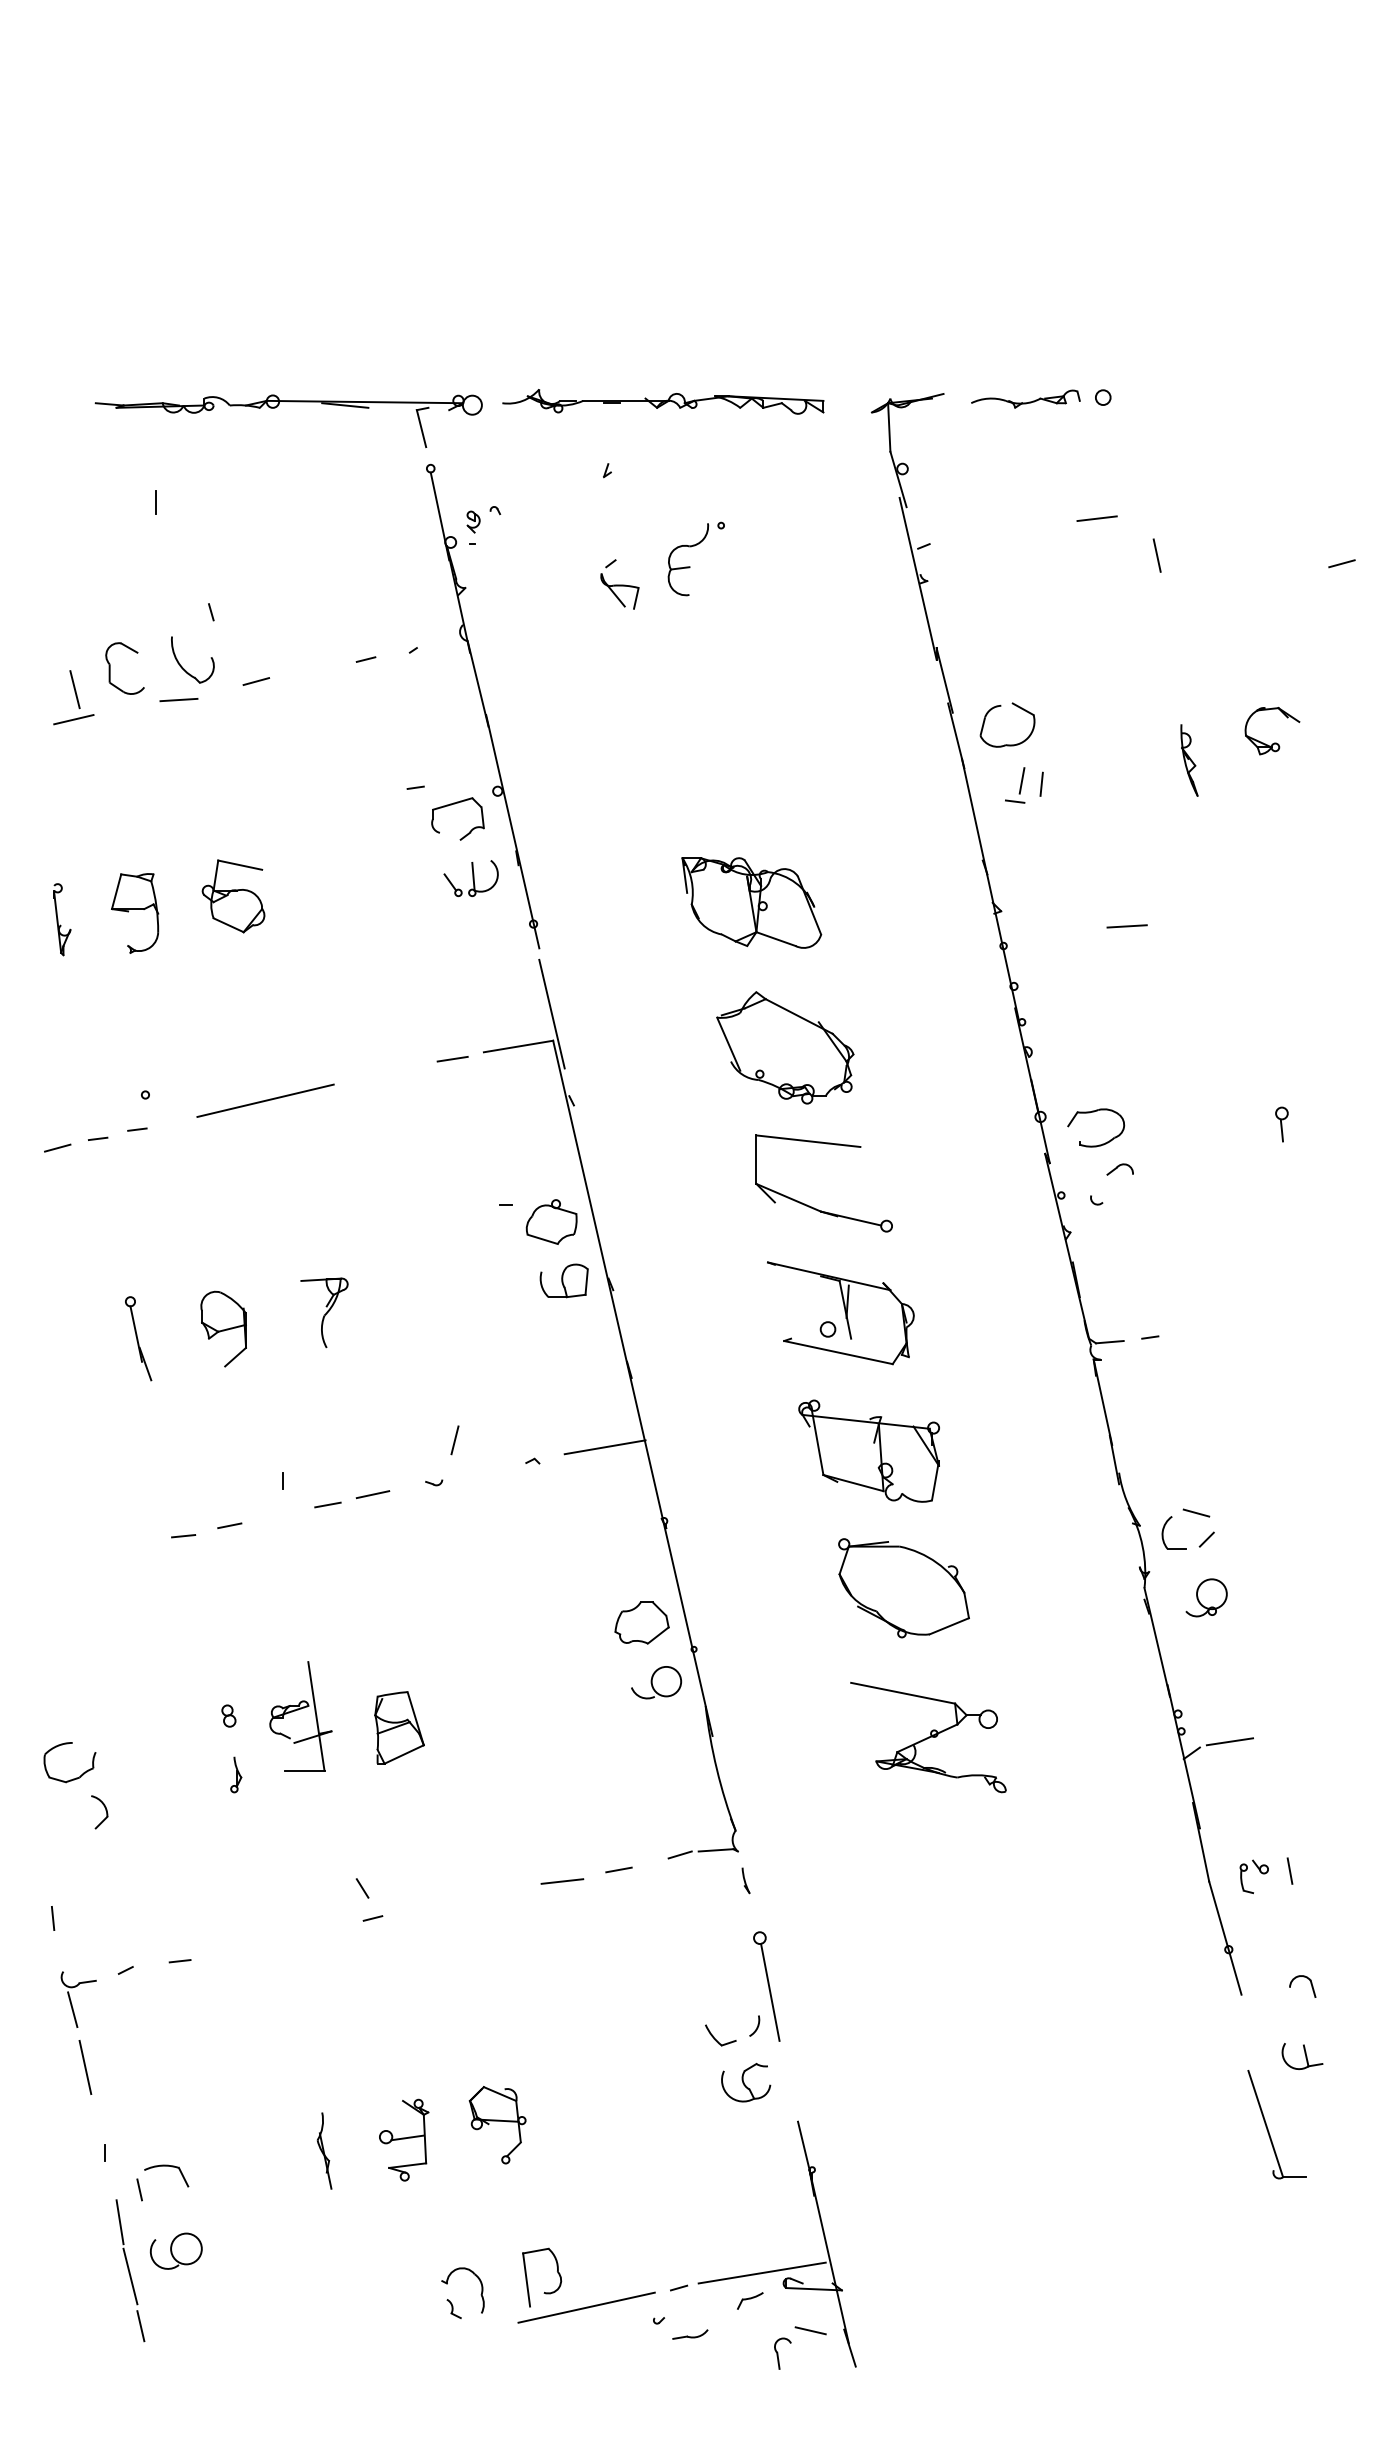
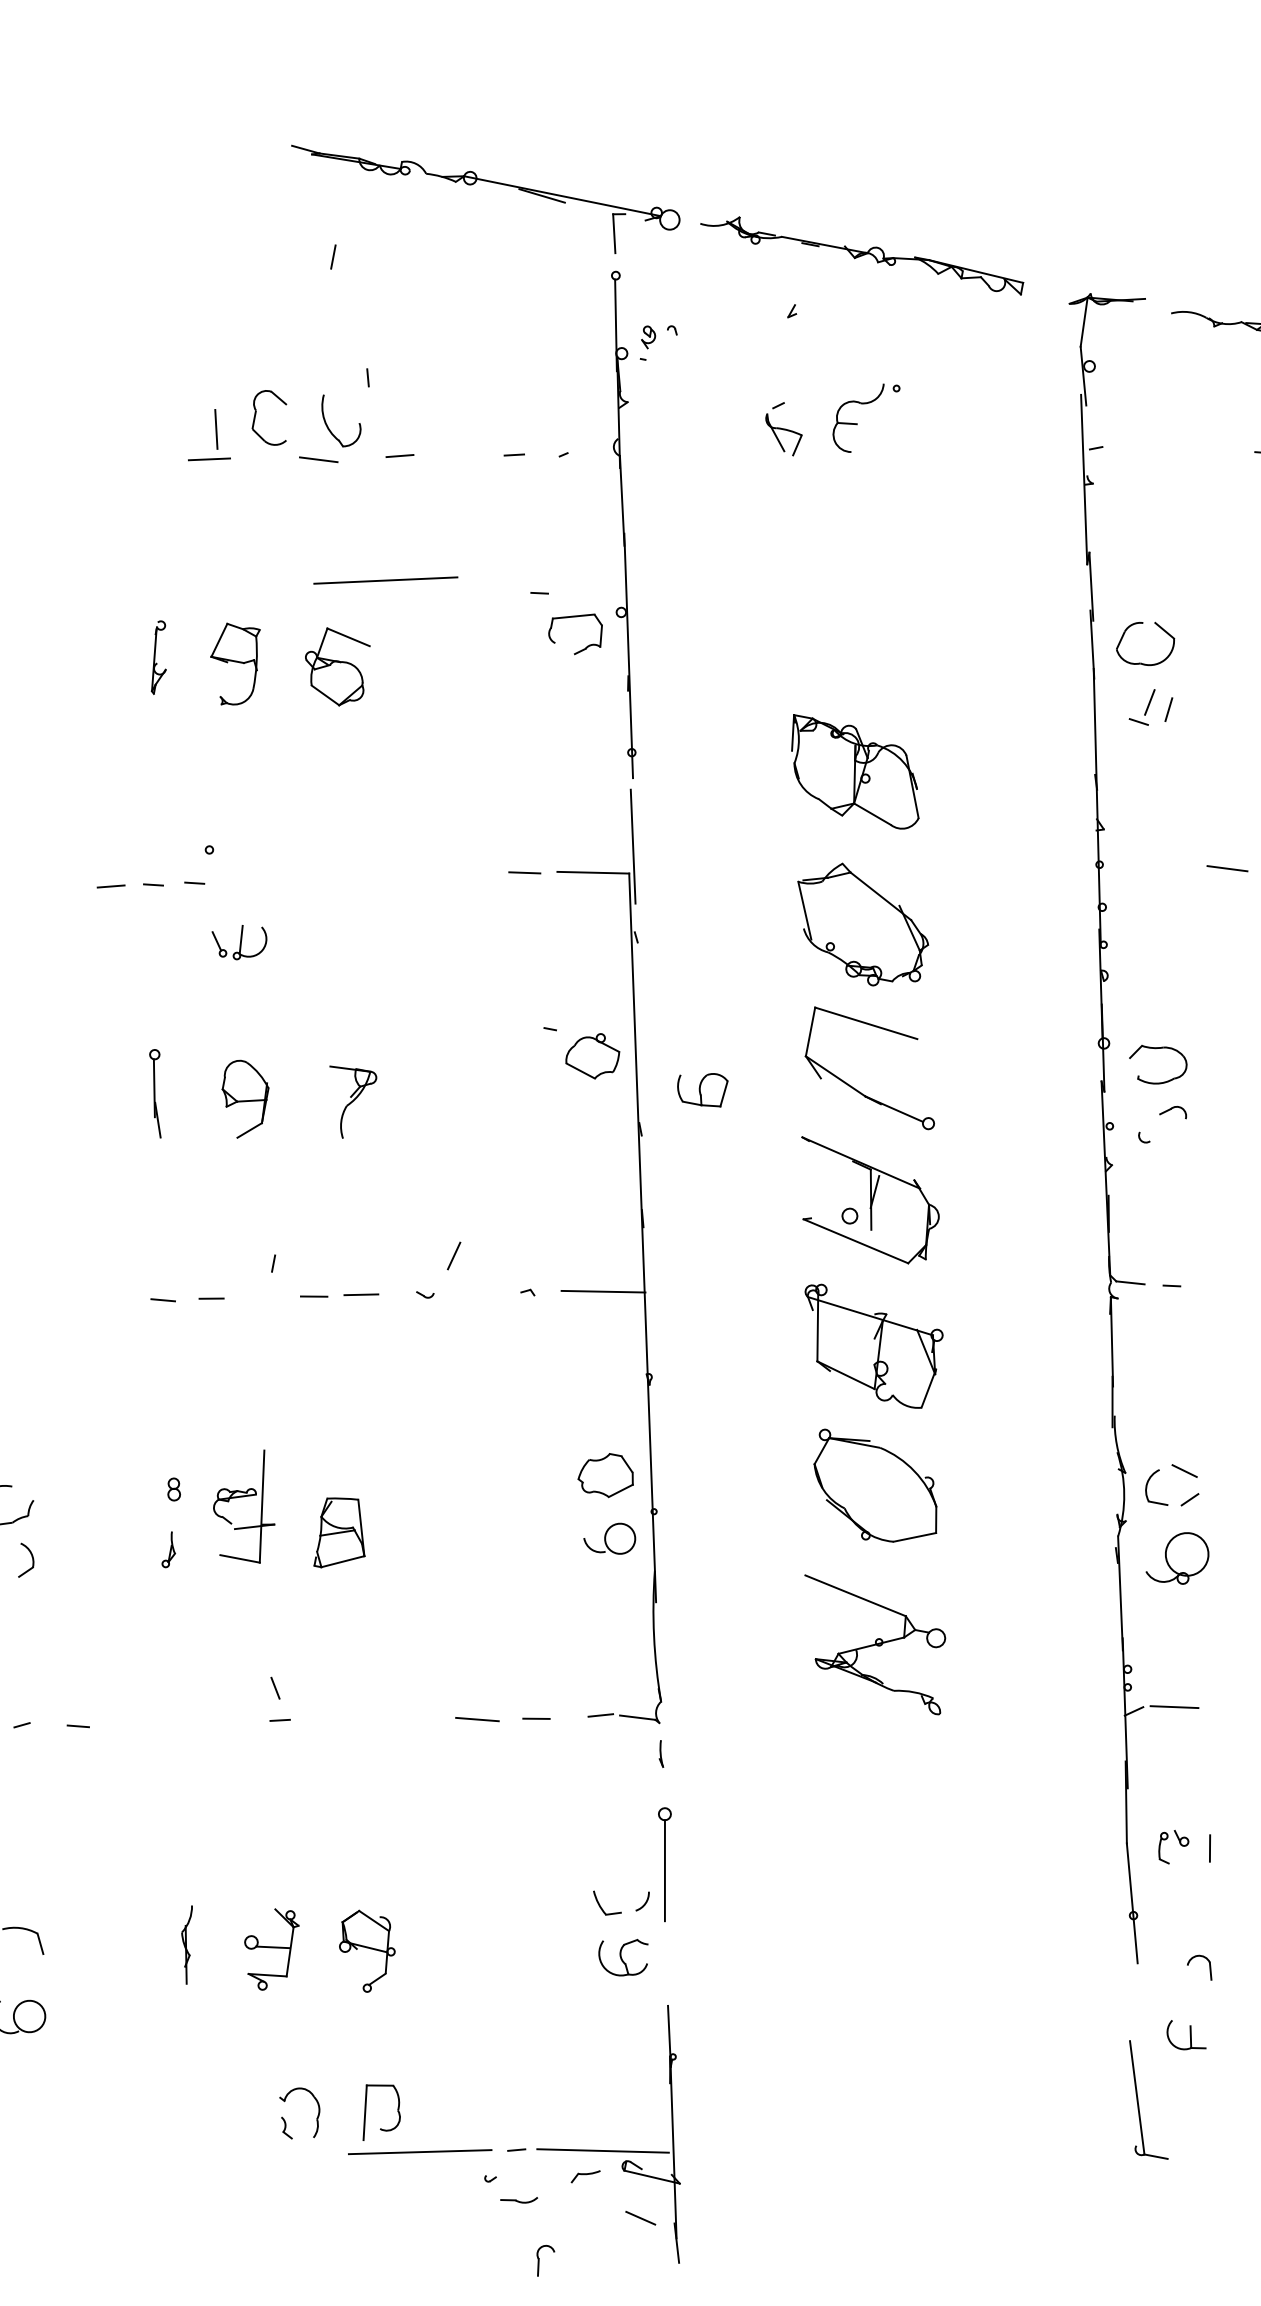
part: (470, 878) -> (237, 941), moved
line: (265, 1100) -> (385, 580), moved
part: (563, 1280) -> (701, 1087), moved
part: (1206, 1597) -> (1178, 1557), size x1.4
part: (782, 2353) -> (543, 2260), moved

